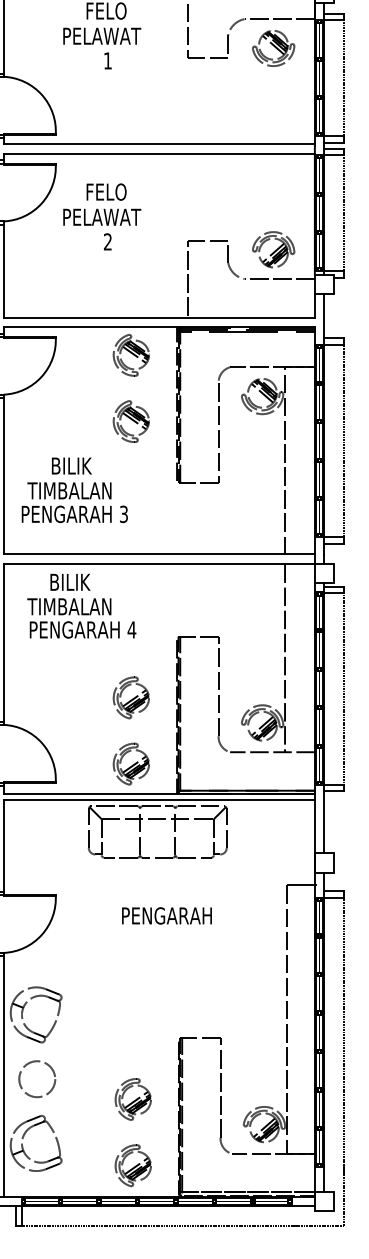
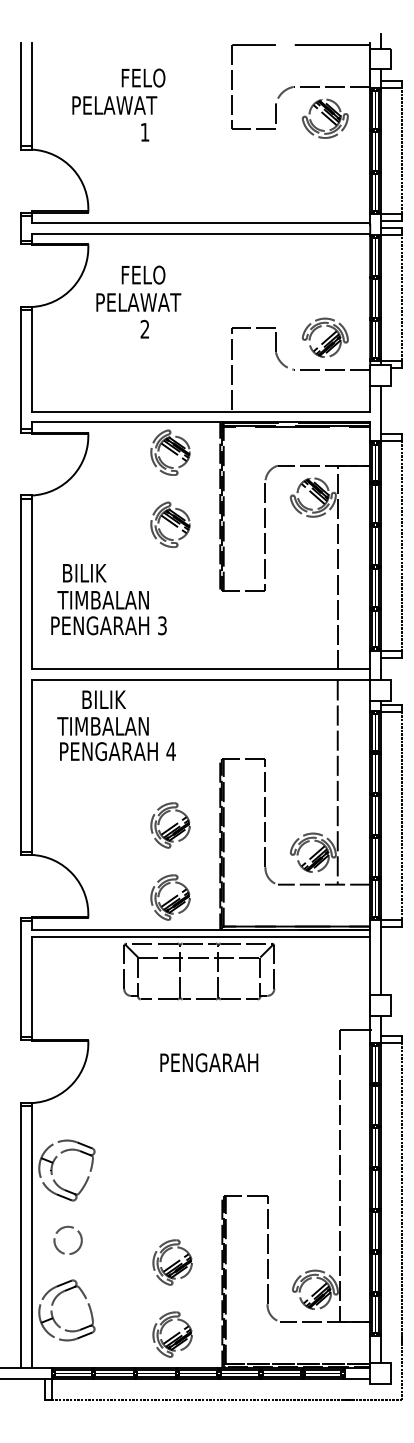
text: (101, 36) -> (114, 105), moved
text: (71, 466) -> (84, 573), moved
circle: (36, 1079) -> (67, 1240), size x0.7

